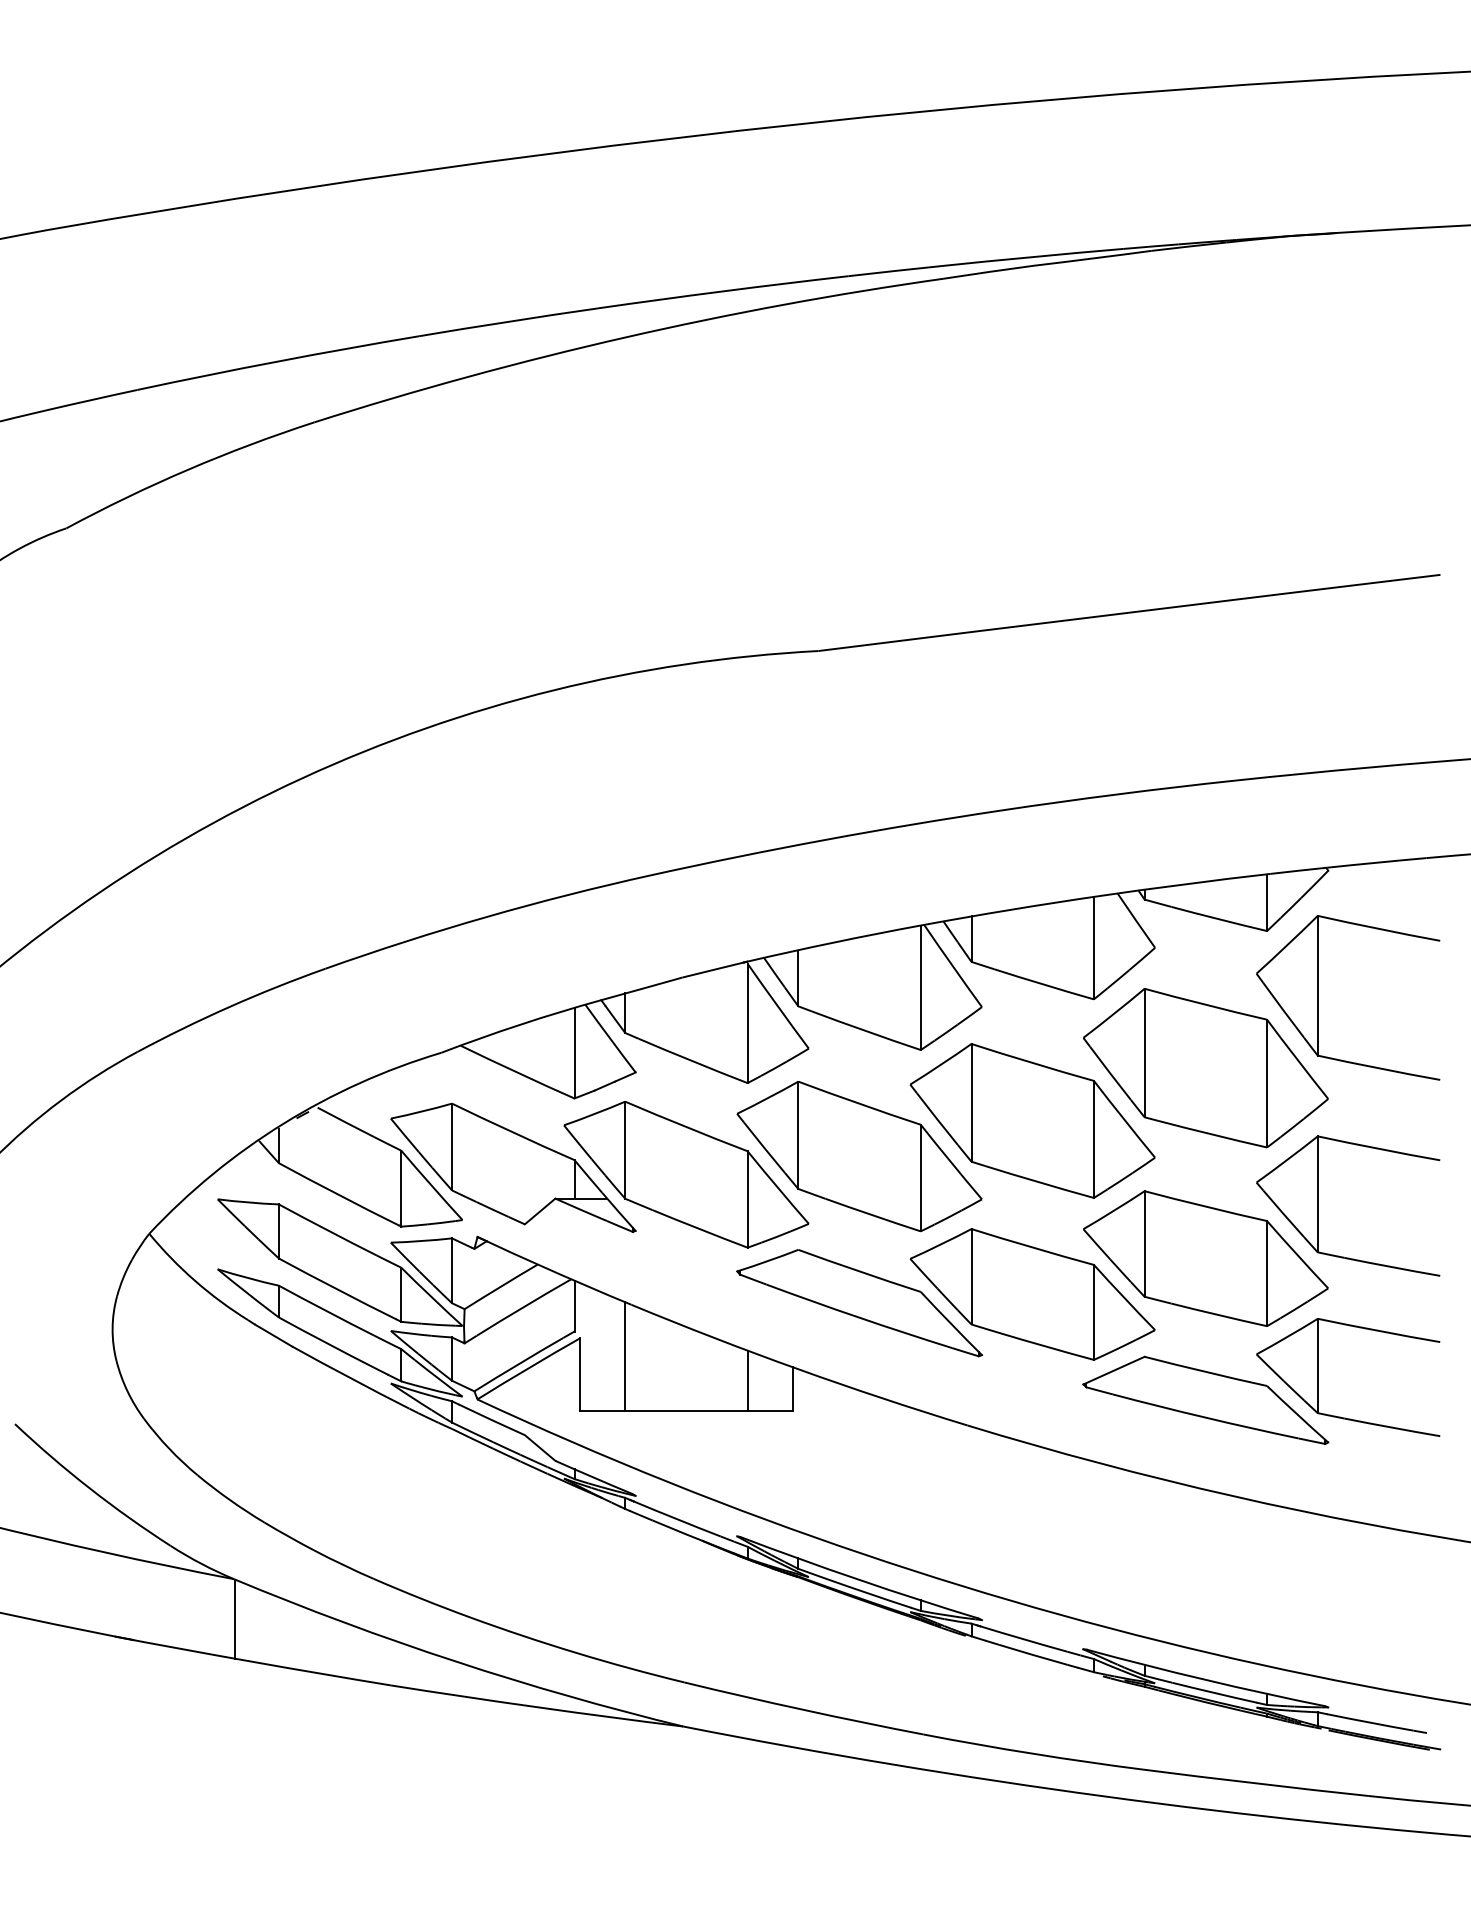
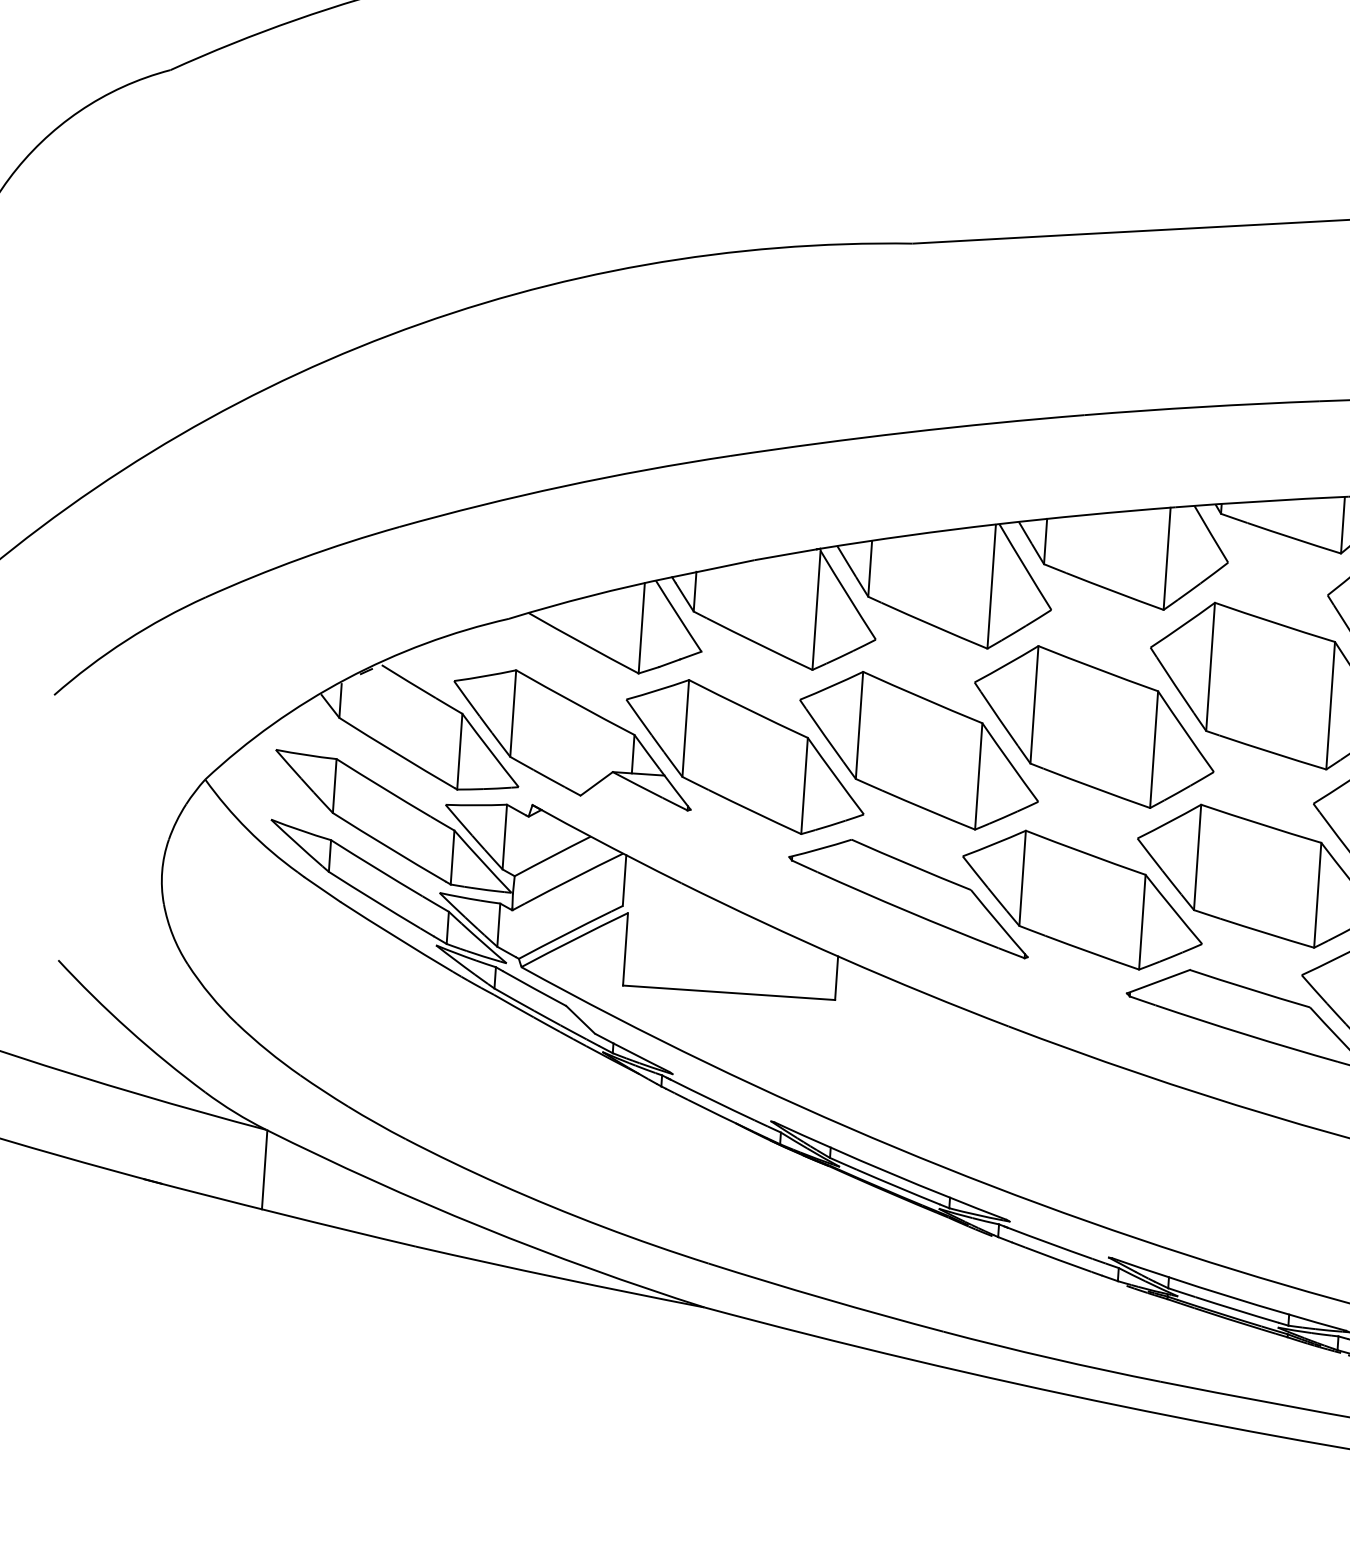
line: (625, 1356) -> (672, 934), removed
line: (747, 1380) -> (792, 966), removed

